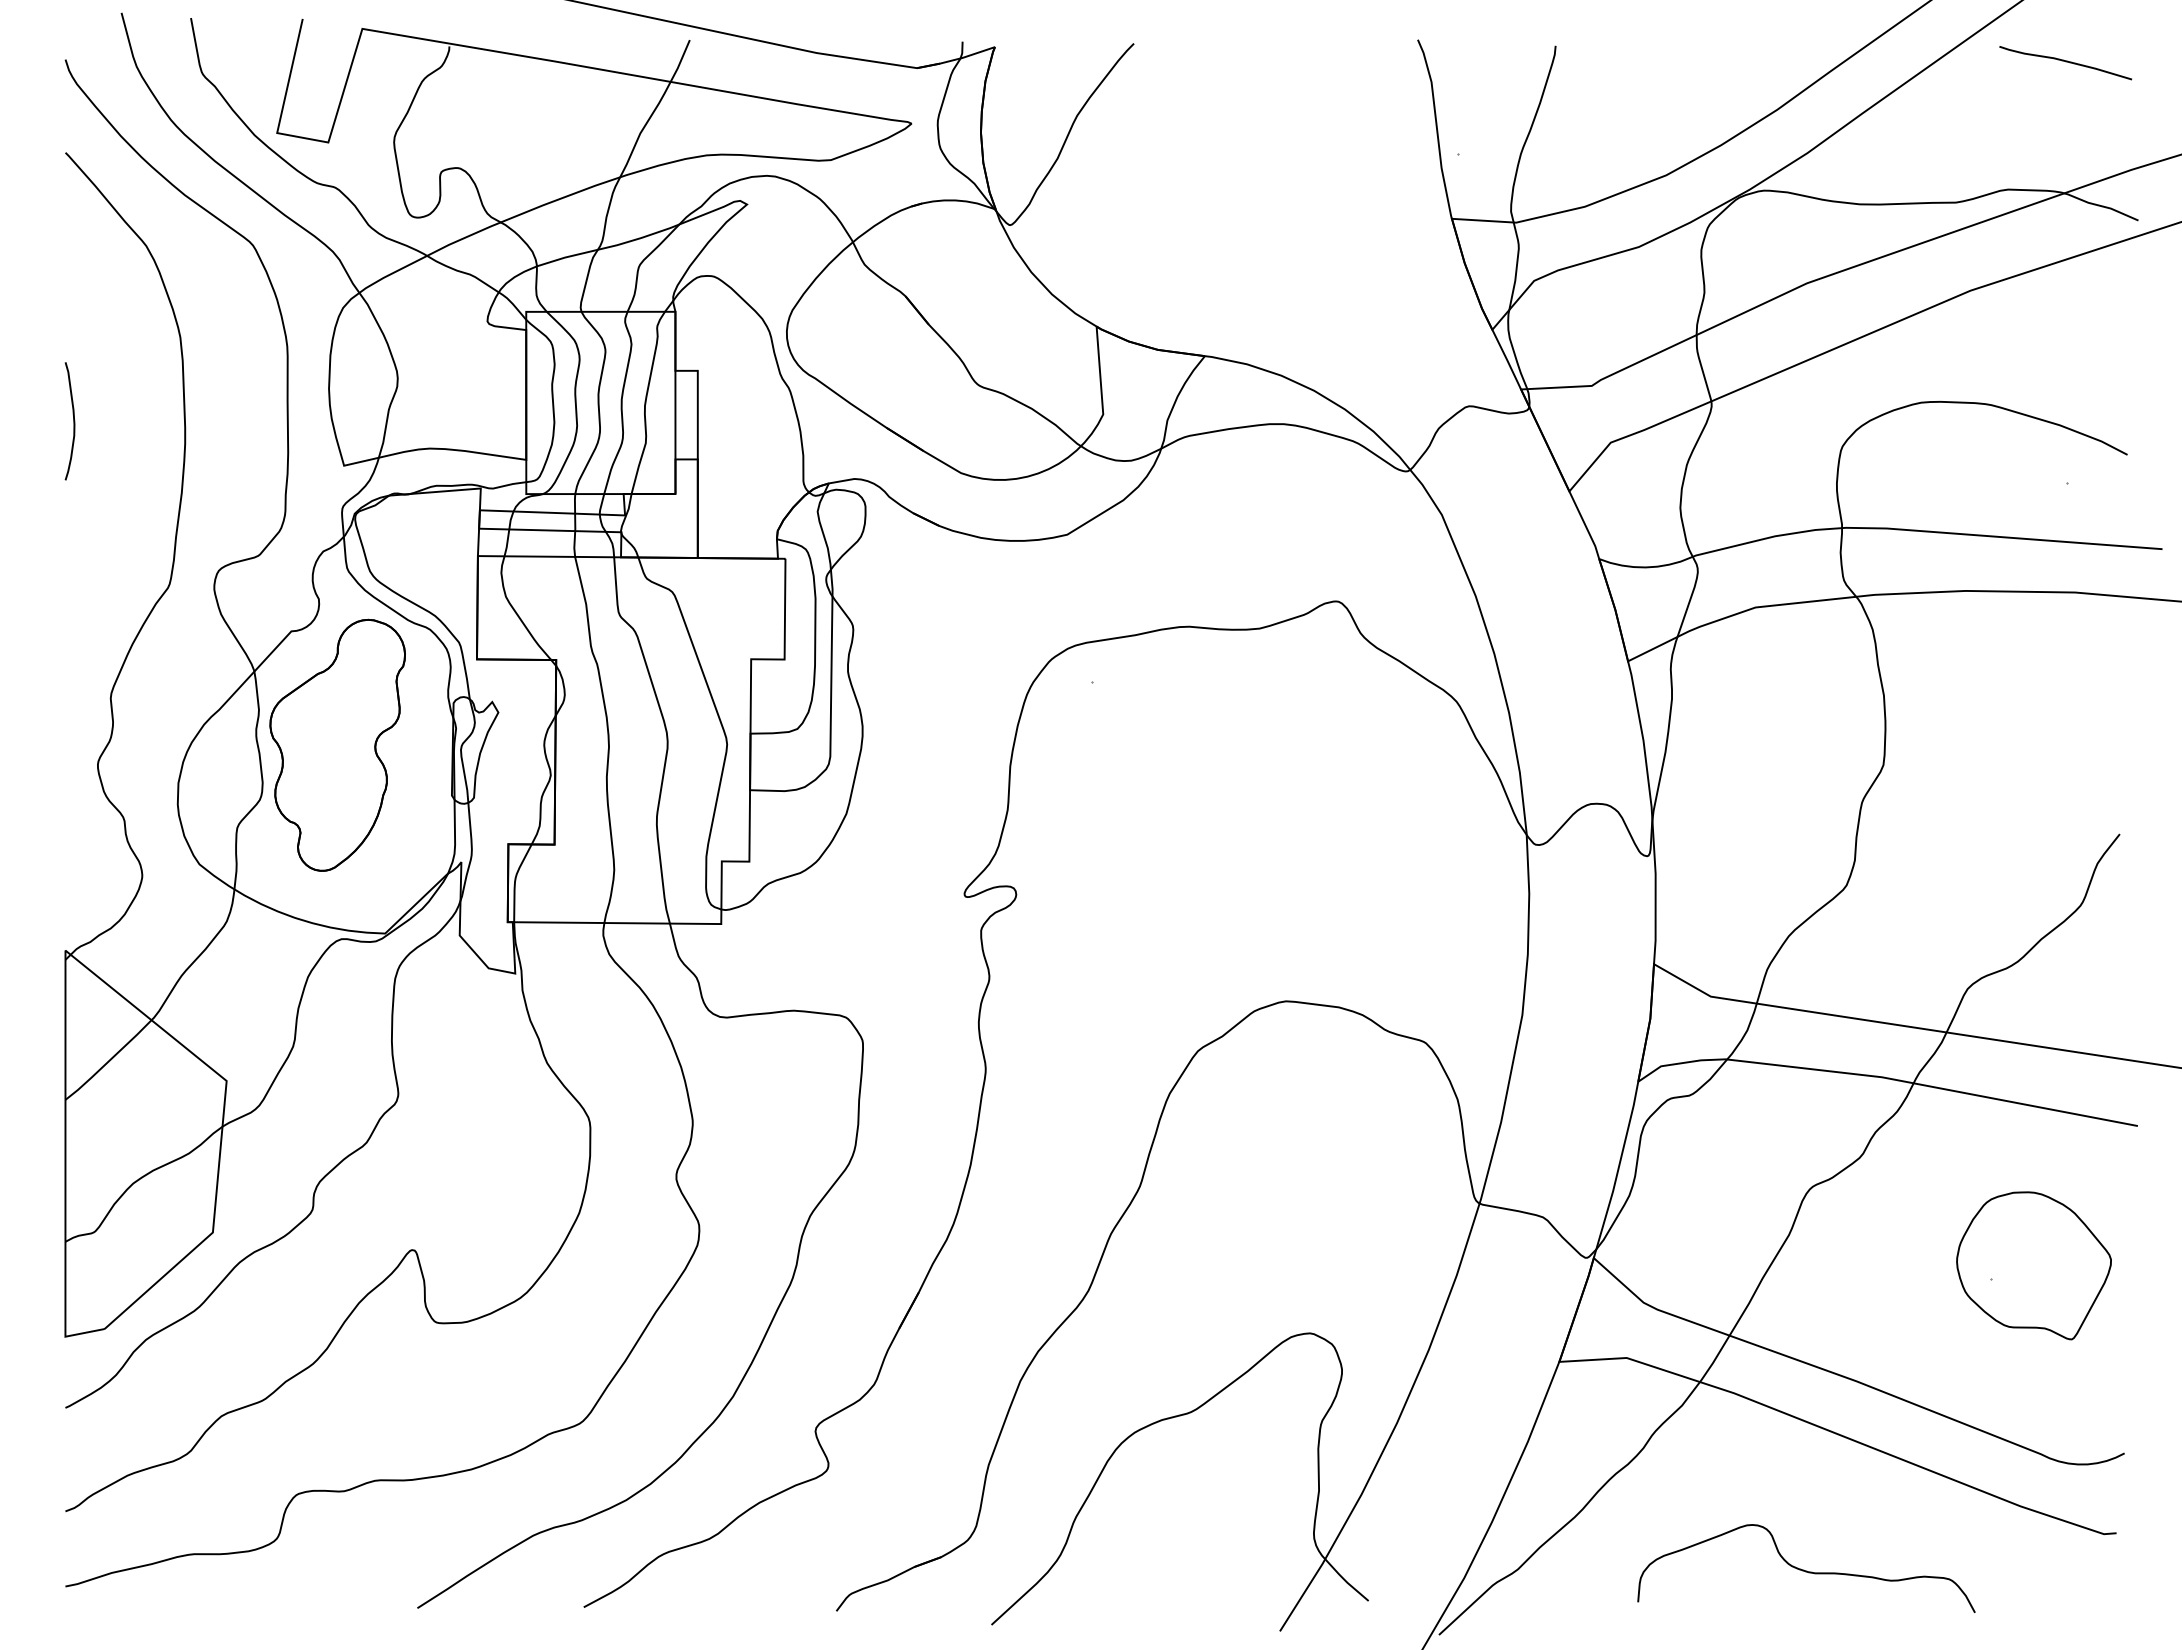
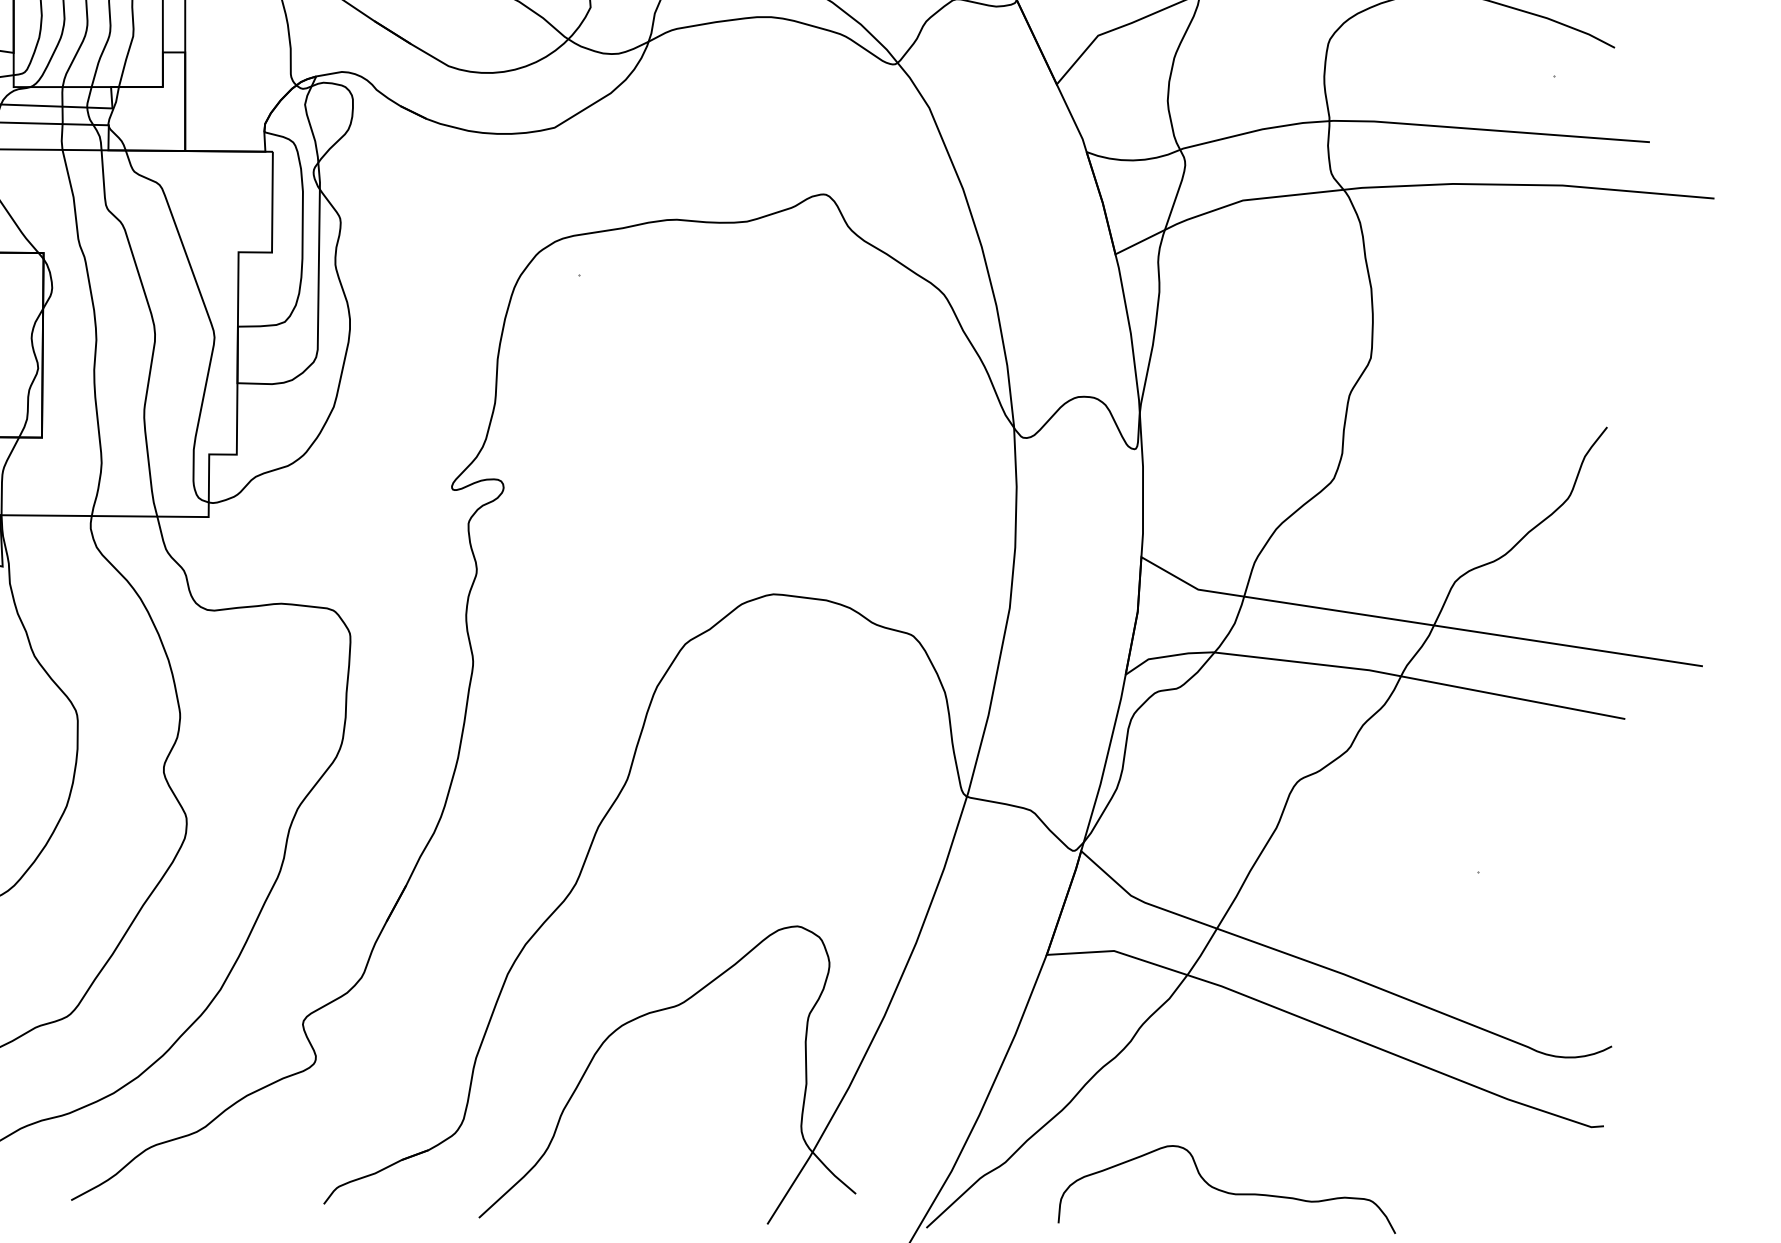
part: (2033, 1265) -> (1520, 858), removed
curve: (1806, 1570) -> (1226, 1191), moved

